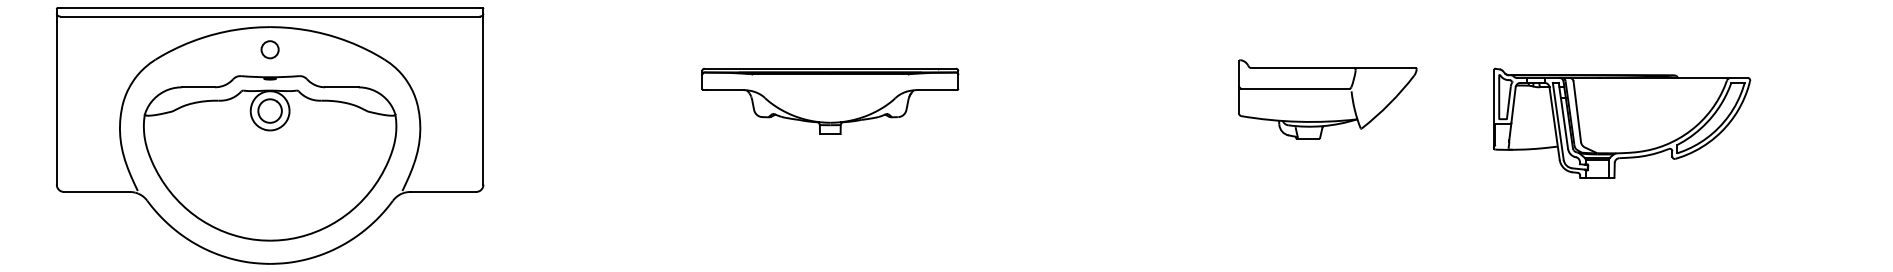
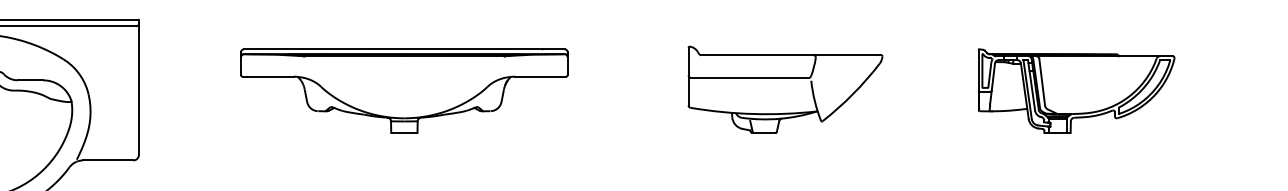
part: (1327, 99) -> (785, 89), size x1.43
part: (830, 101) -> (404, 91), size x1.67
part: (1622, 122) -> (1076, 90), moved

